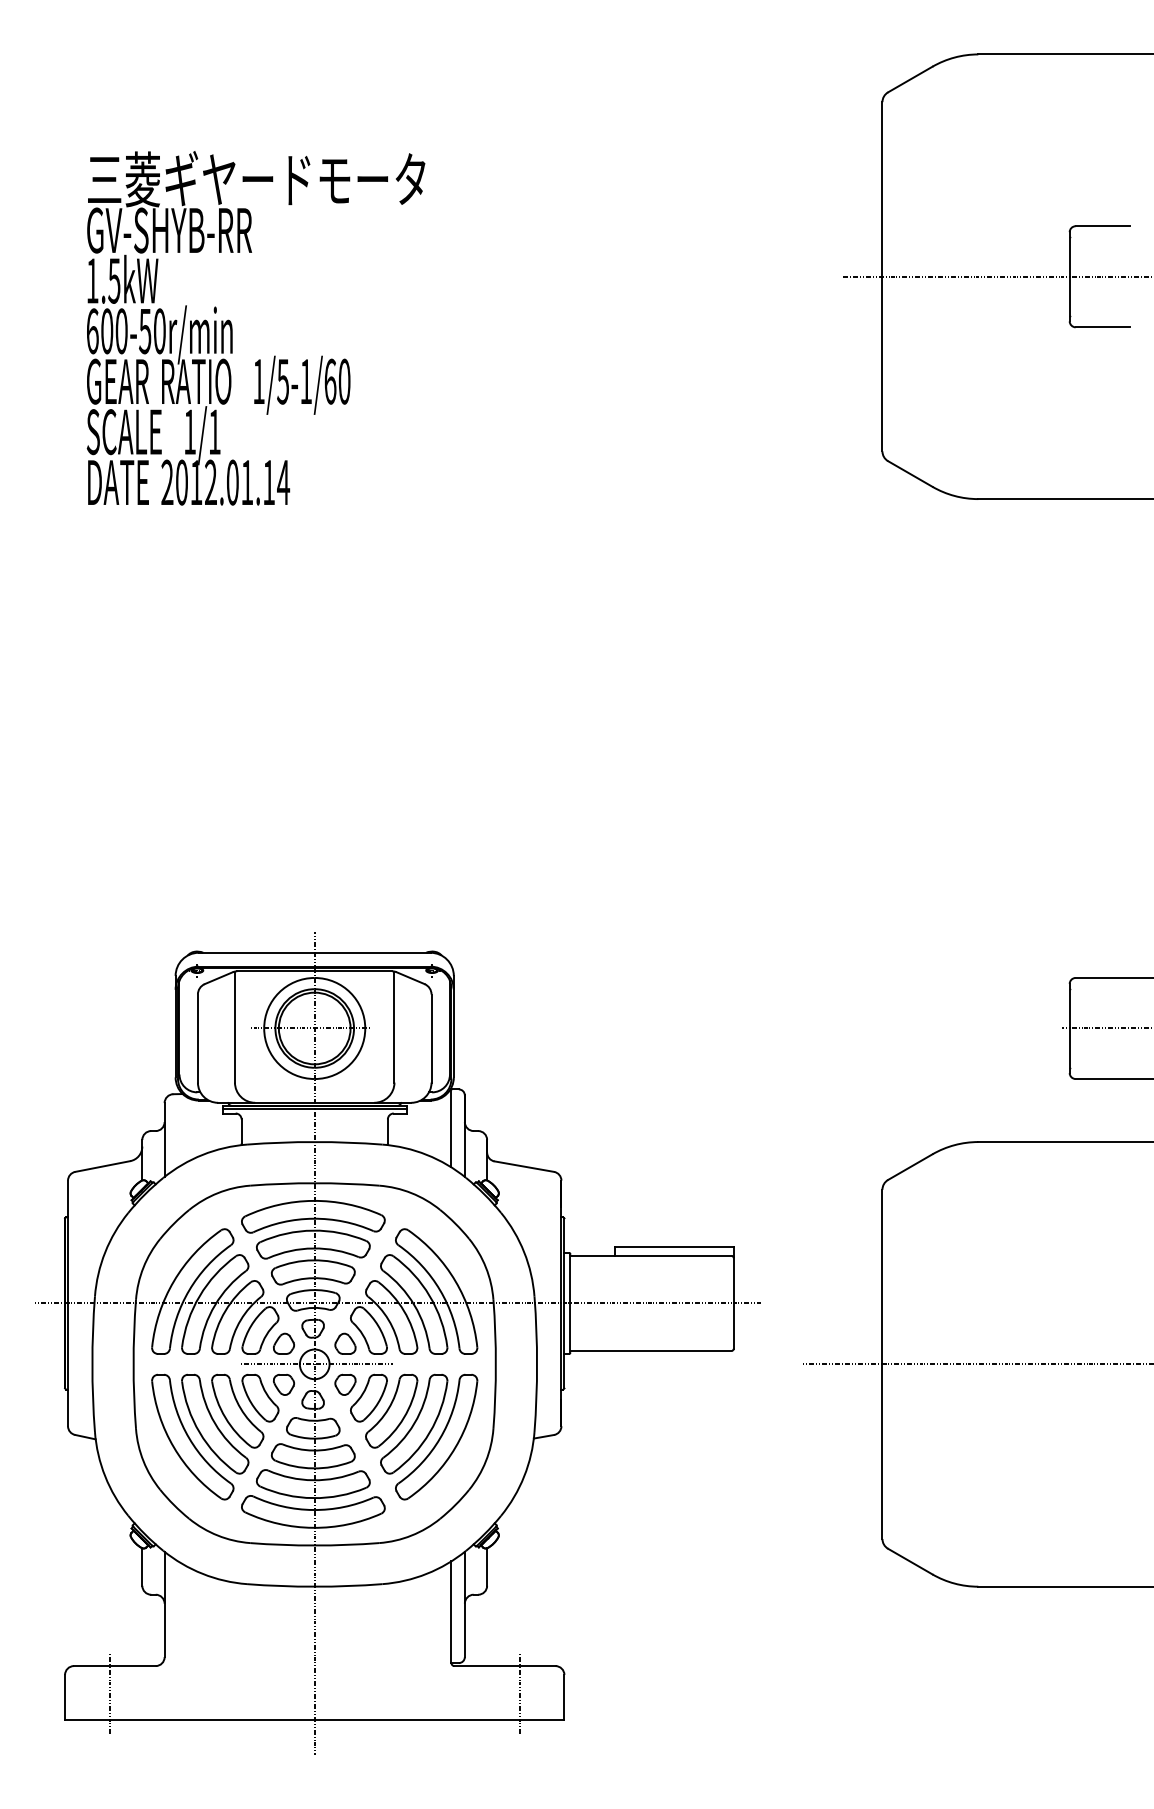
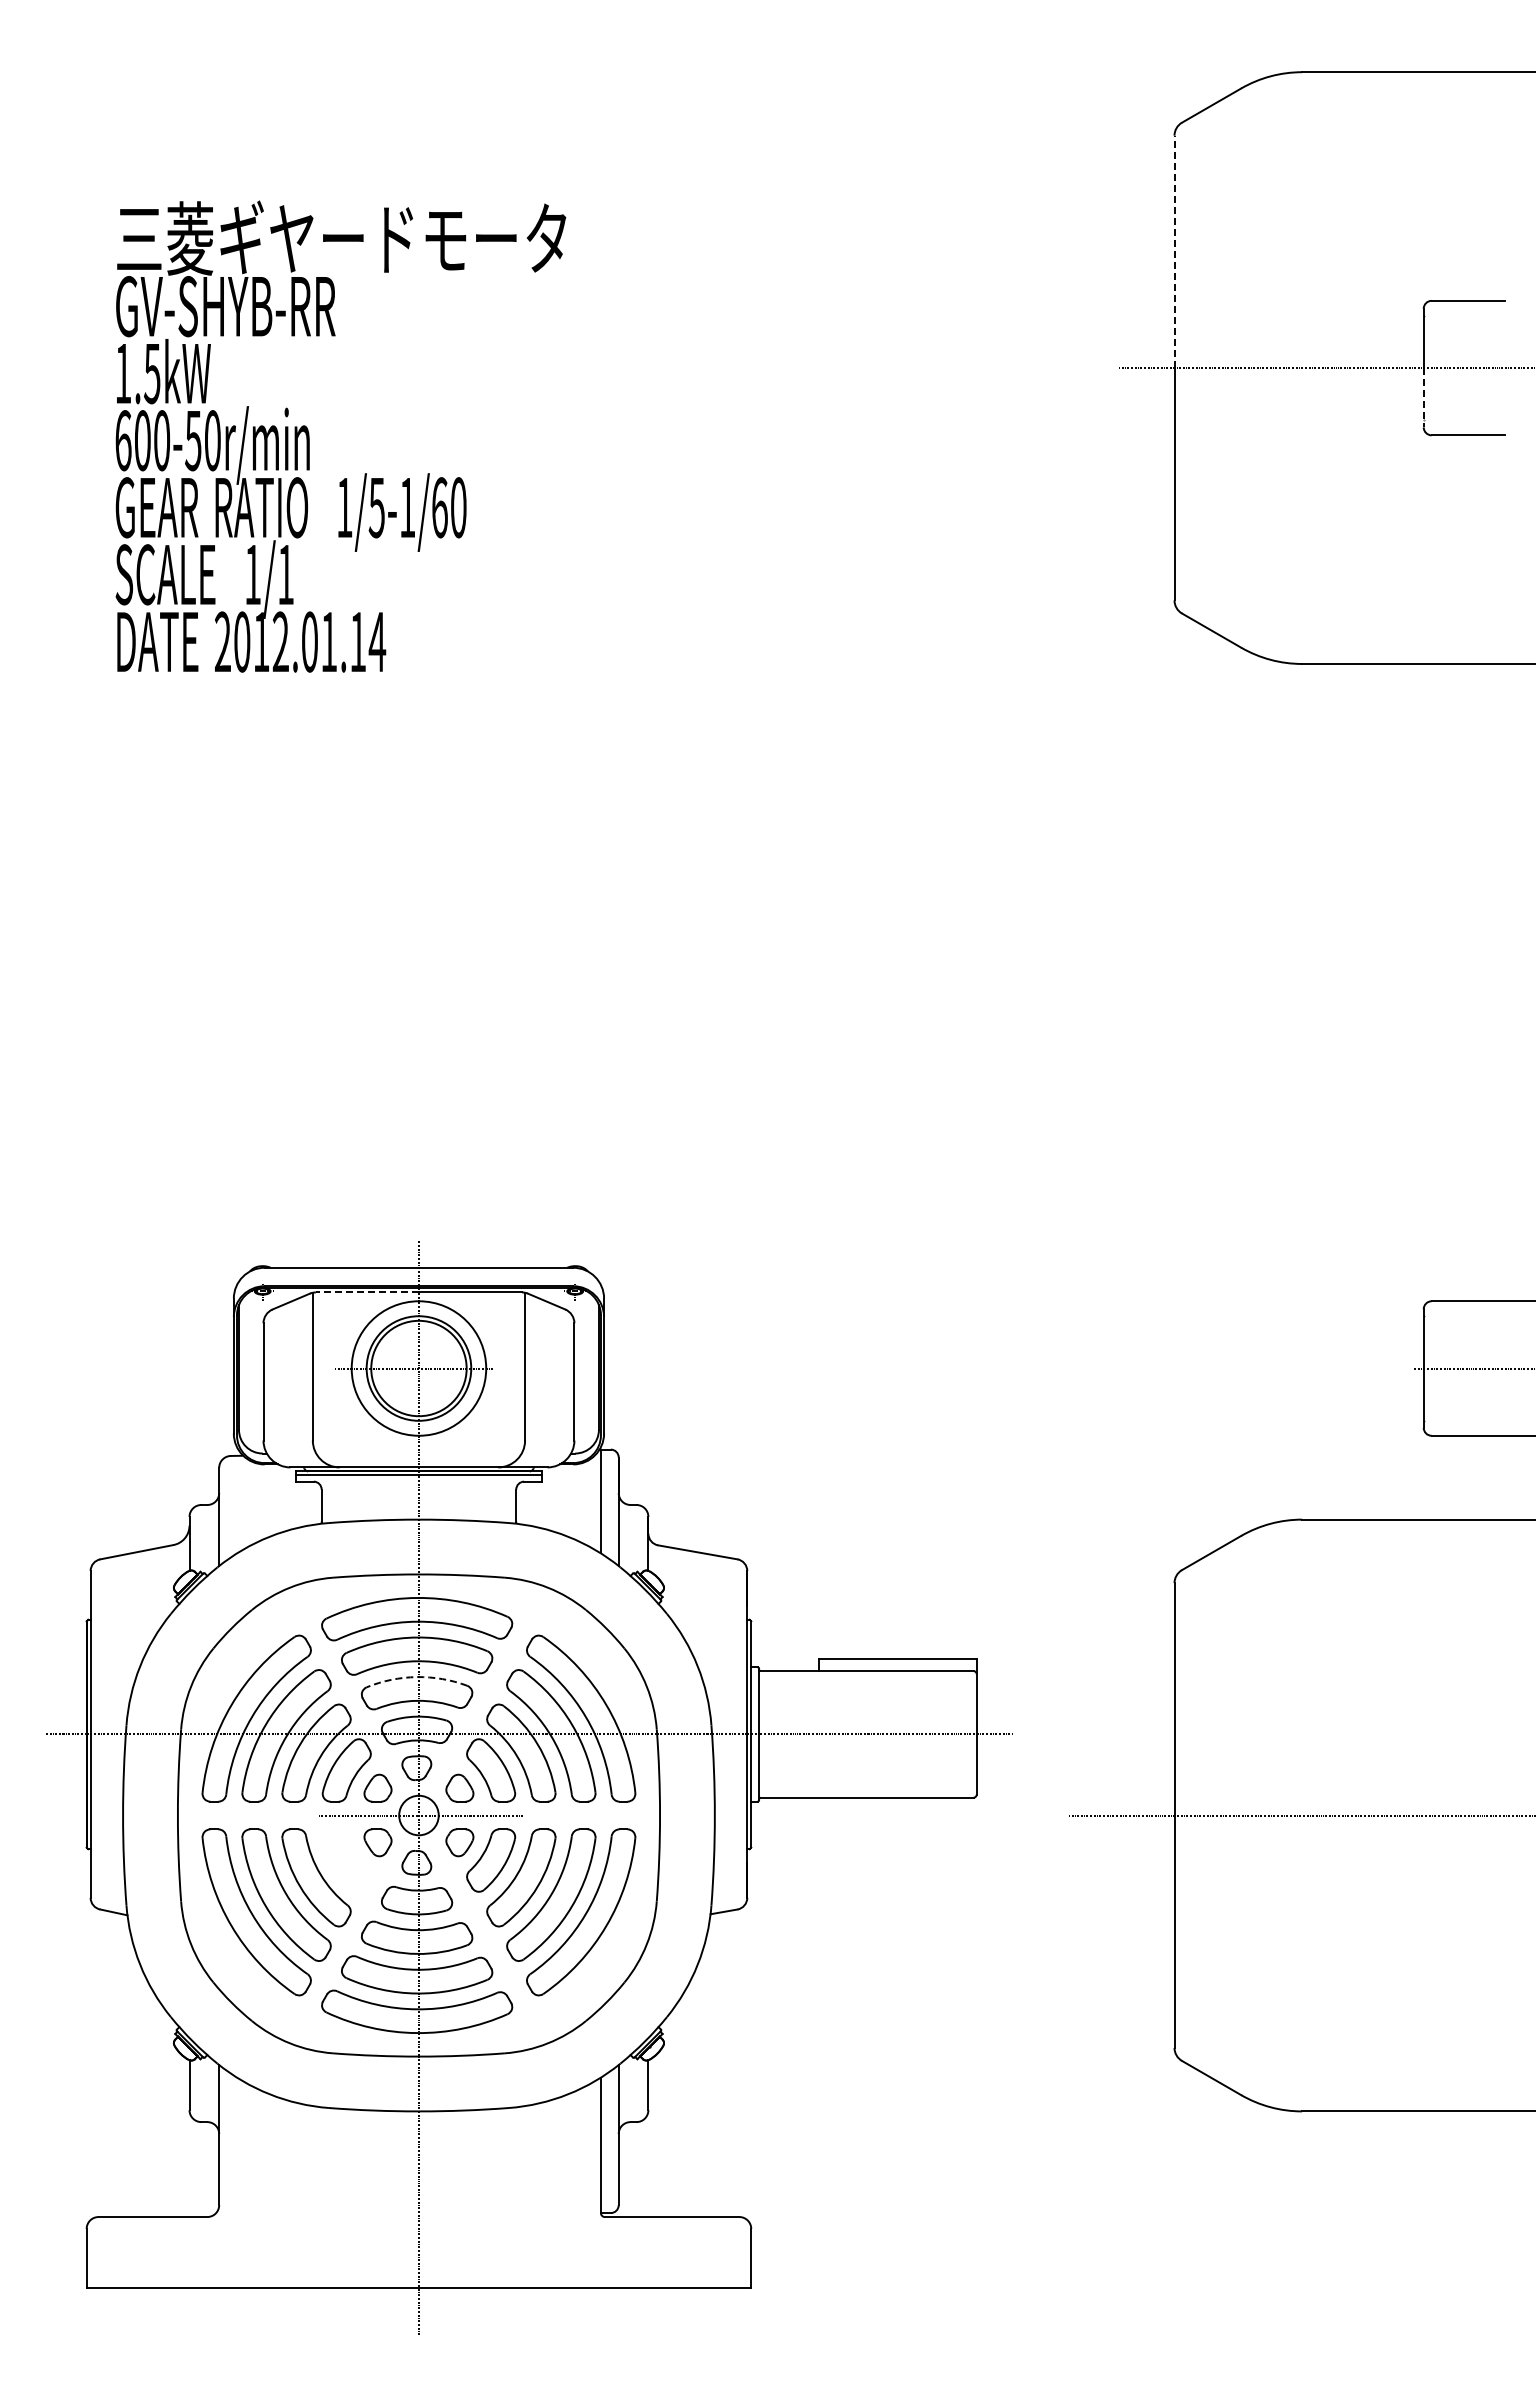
line: (882, 189) -> (1174, 251), solid -> dashed
line: (1069, 298) -> (1423, 397), solid -> dashed
line: (276, 971) -> (367, 1292), solid -> dashed
arc: (312, 1260) -> (416, 1677), solid -> dashed
part: (260, 1398) -> (346, 1860), removed
line: (110, 1693) -> (146, 2253), removed
line: (519, 1693) -> (691, 2253), removed

